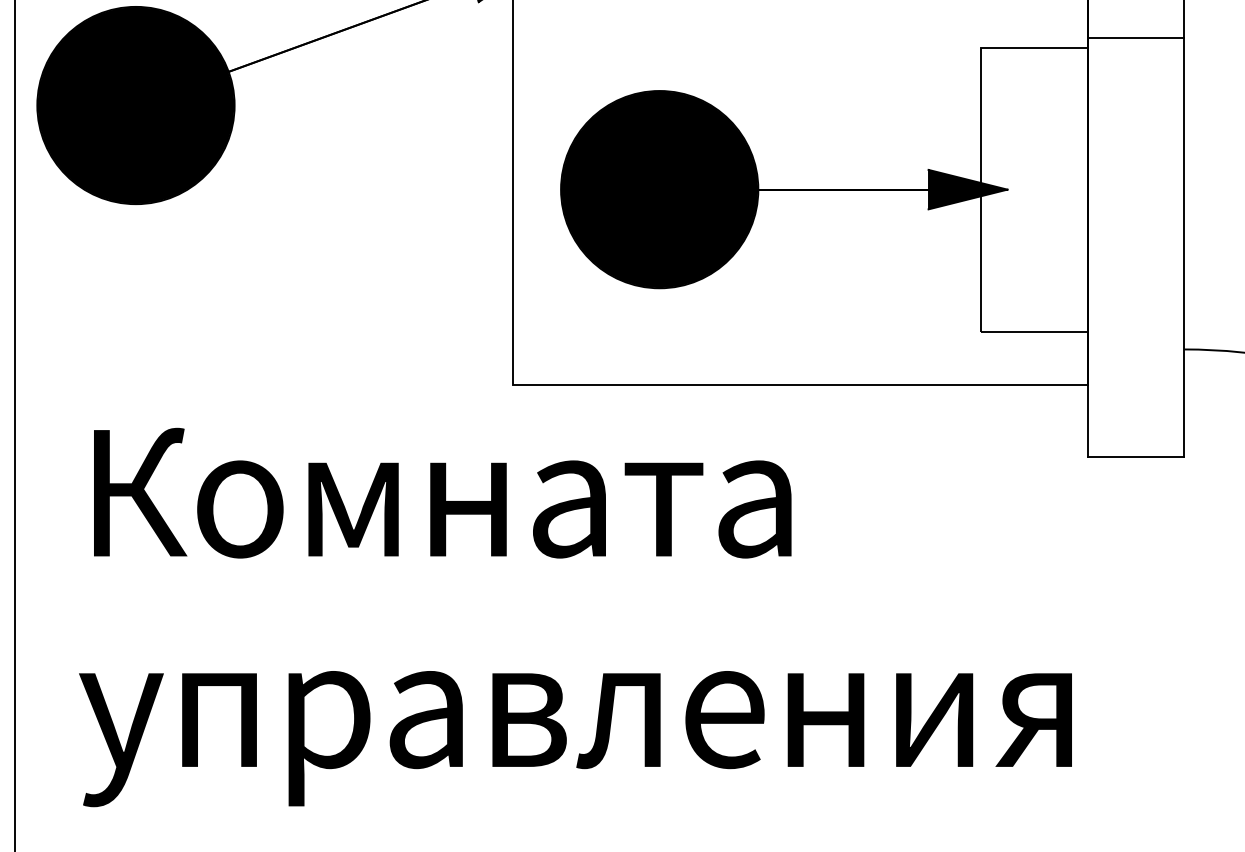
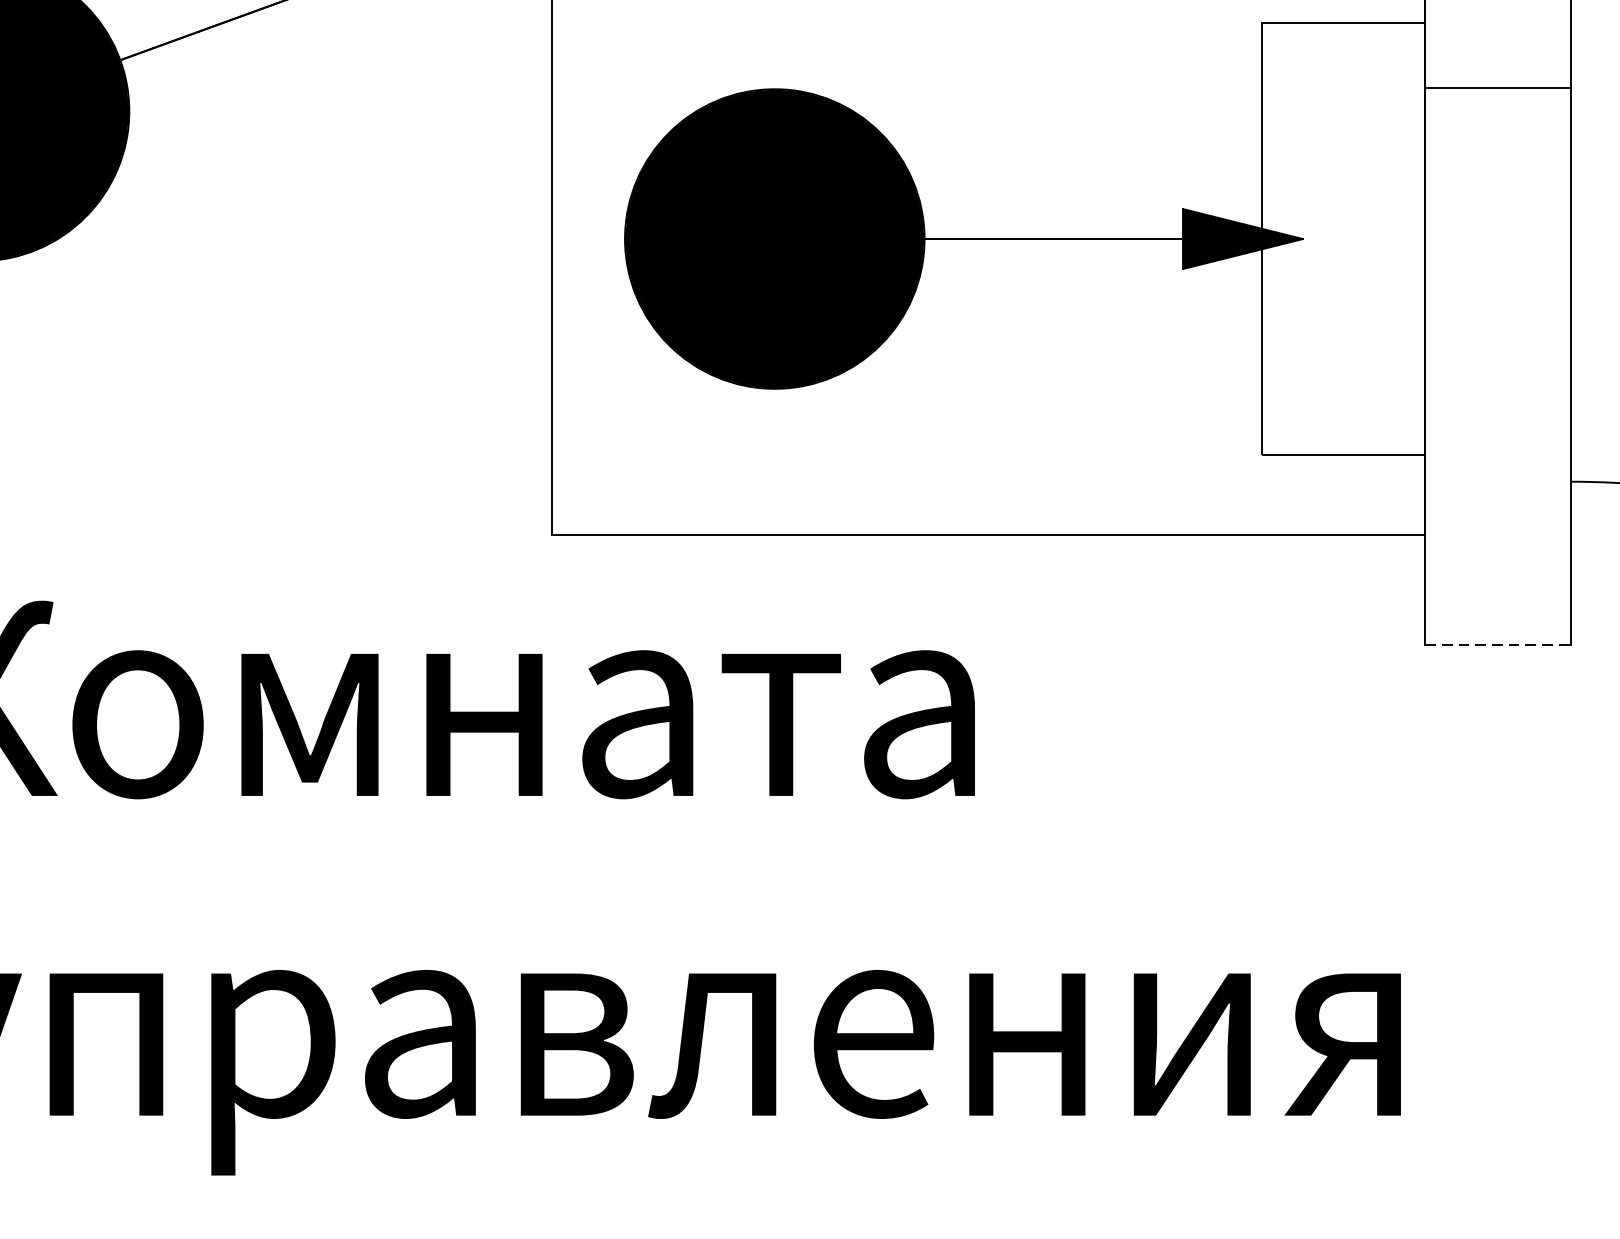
line: (1136, 38) -> (1498, 88), moved
line: (1136, 456) -> (1498, 644), solid -> dashed

